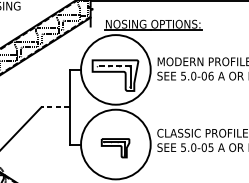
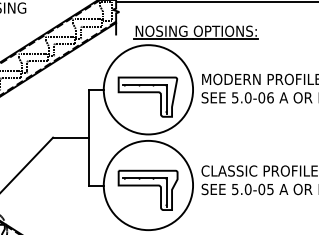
line: (112, 65) -> (144, 84), dashed -> solid
line: (55, 107) -> (71, 137), dashed -> solid
part: (115, 147) -> (147, 189), size x1.67

